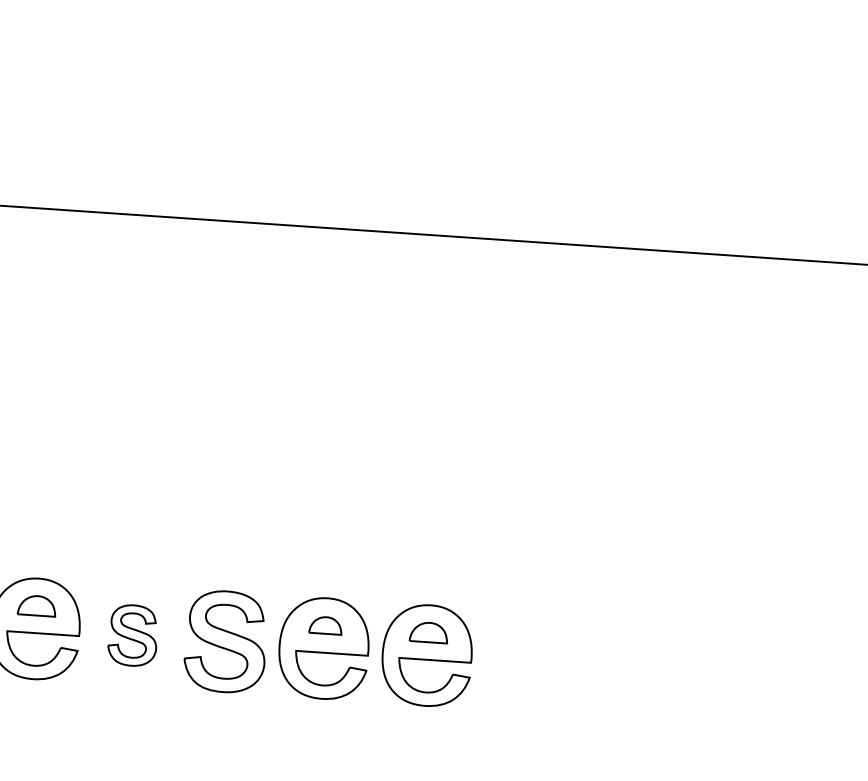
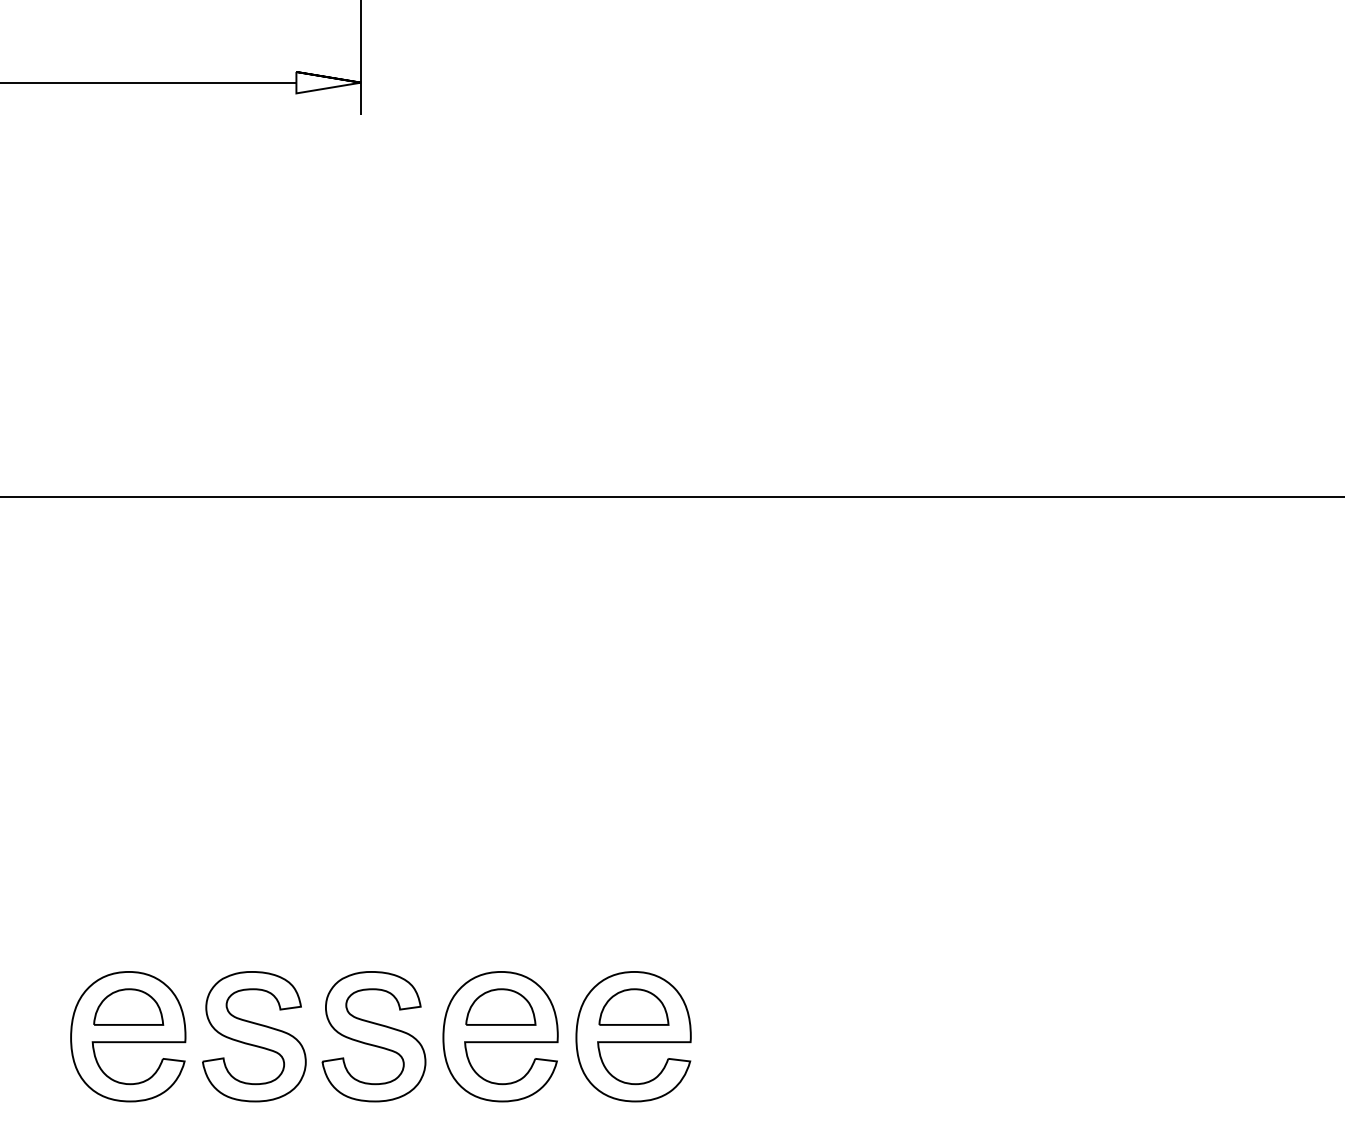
part: (36, 605) -> (128, 1006), size x1.43
part: (325, 625) -> (500, 1006), size x1.67
part: (428, 632) -> (633, 1006), size x1.43
part: (133, 635) -> (254, 1036), size x1.67

